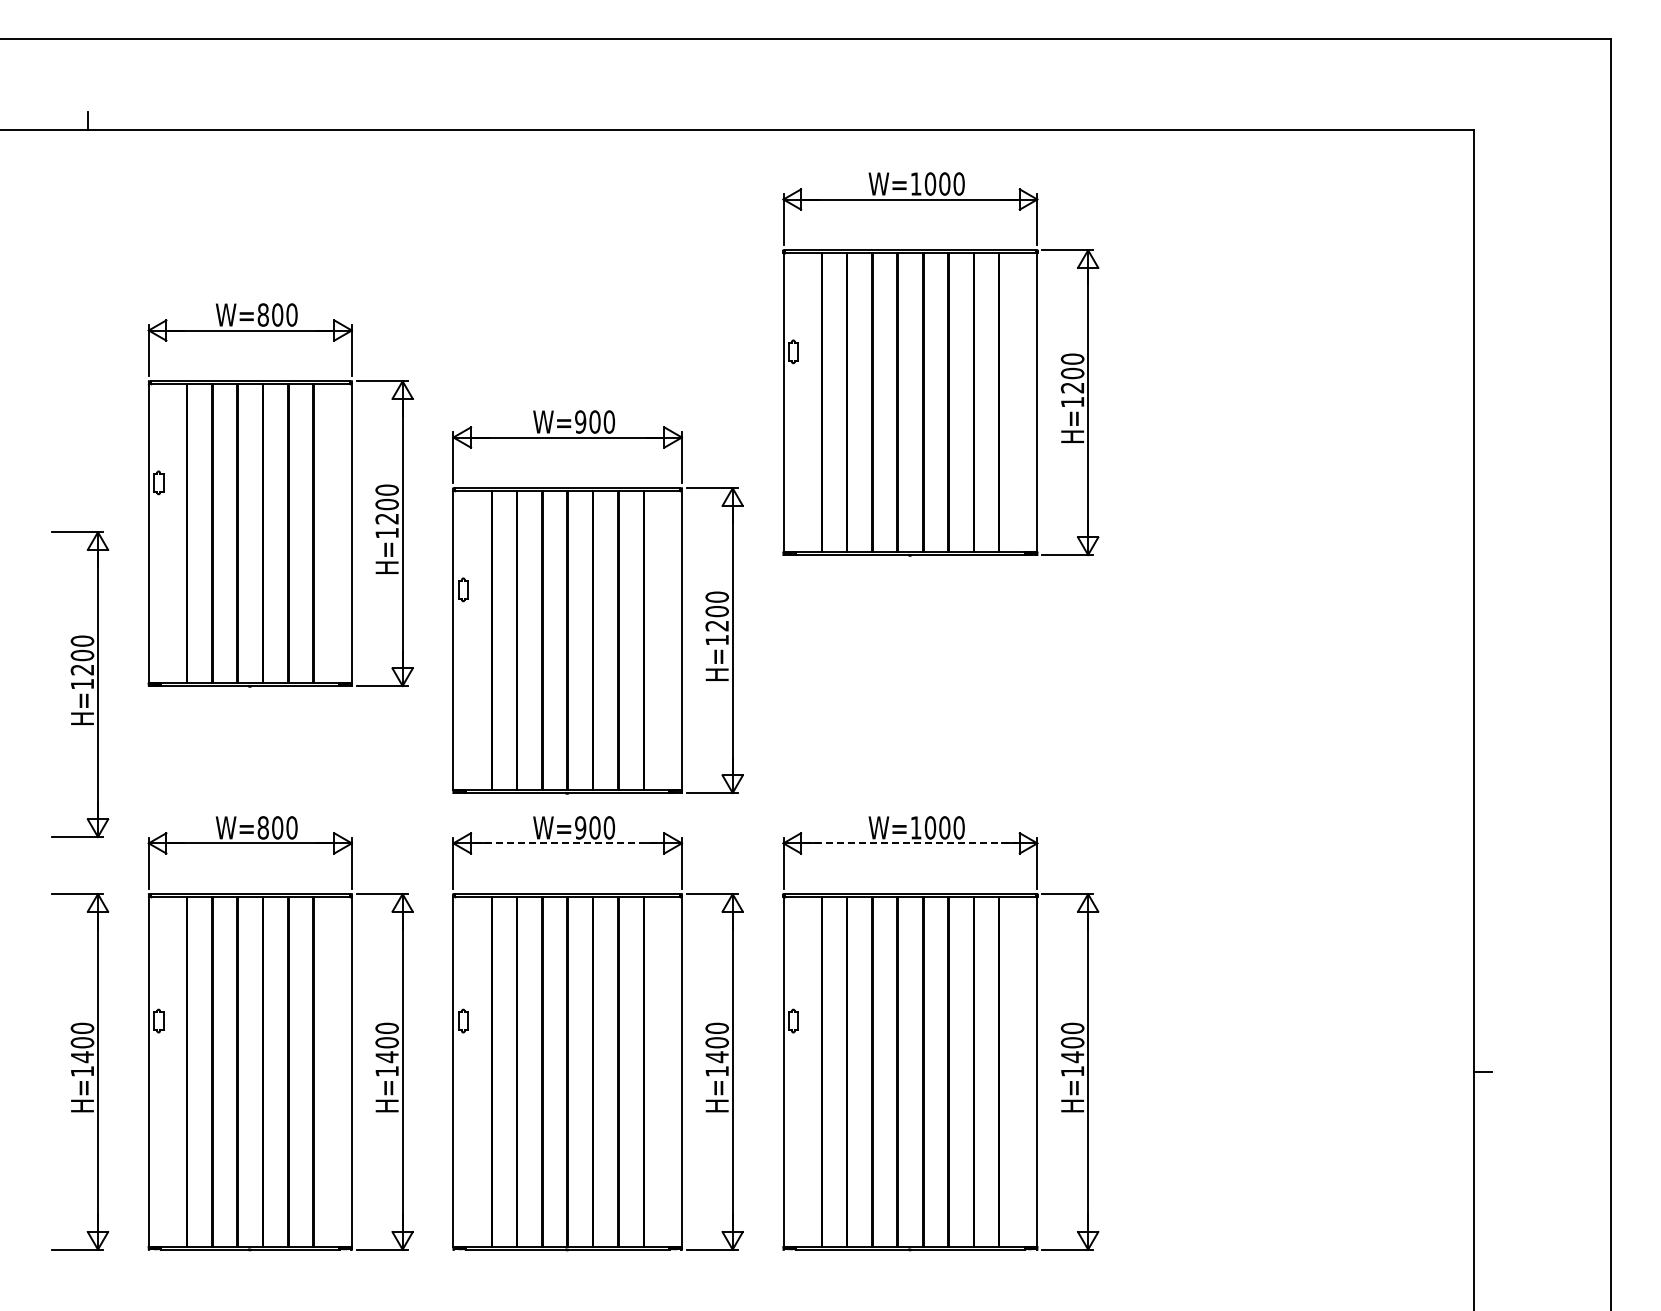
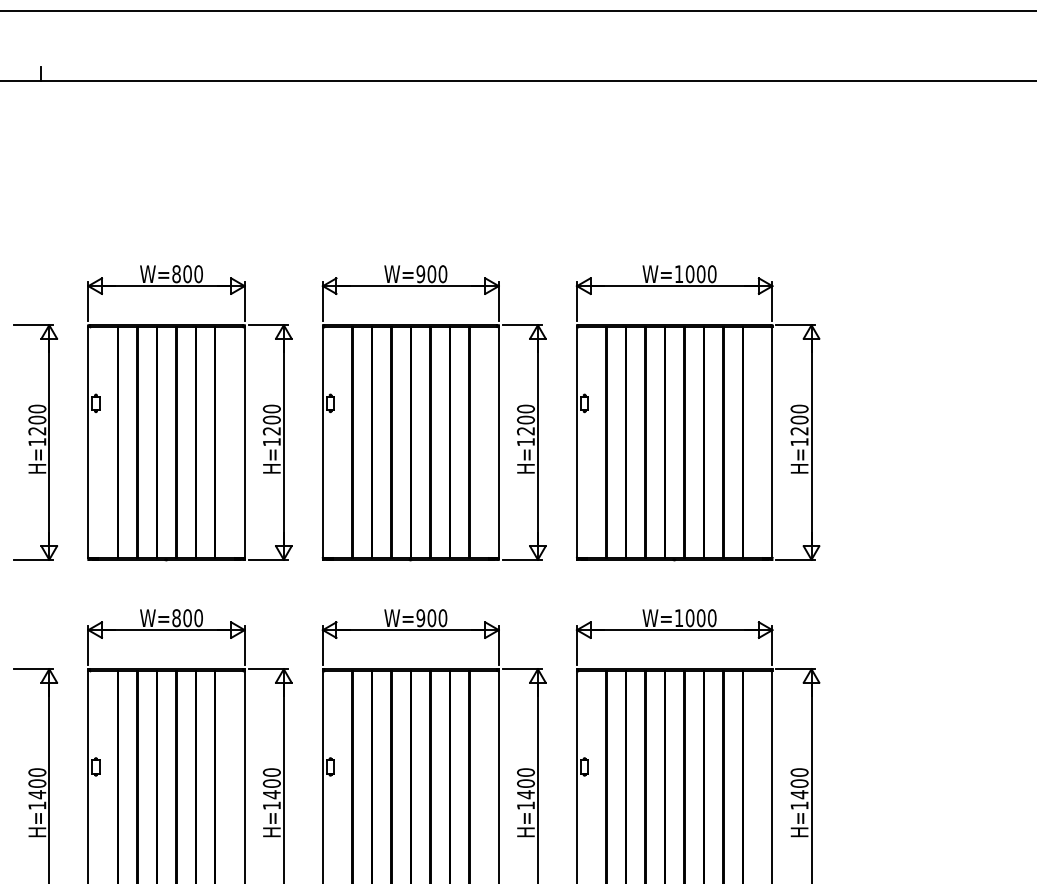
part: (940, 364) -> (697, 413), moved
part: (280, 495) -> (189, 413), moved
part: (597, 602) -> (433, 413), moved
part: (80, 684) -> (35, 442), moved
line: (567, 843) -> (410, 630), dashed -> solid
line: (910, 843) -> (674, 630), dashed -> solid

